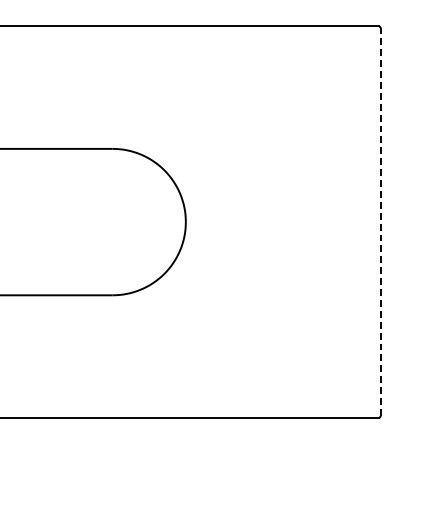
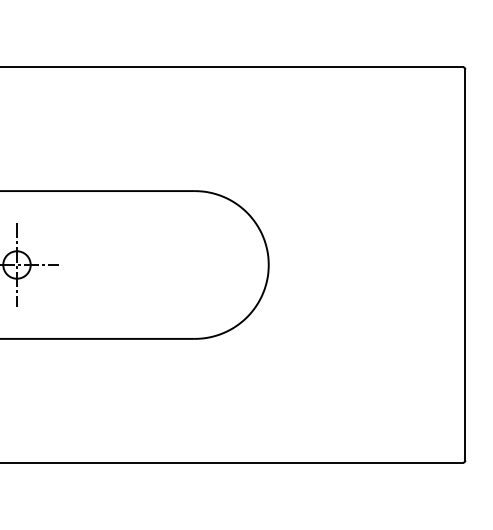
line: (380, 222) -> (465, 265), dashed -> solid

